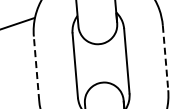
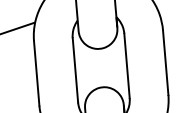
line: (165, 58) -> (165, 63), dashed -> solid
line: (36, 67) -> (36, 72), dashed -> solid

